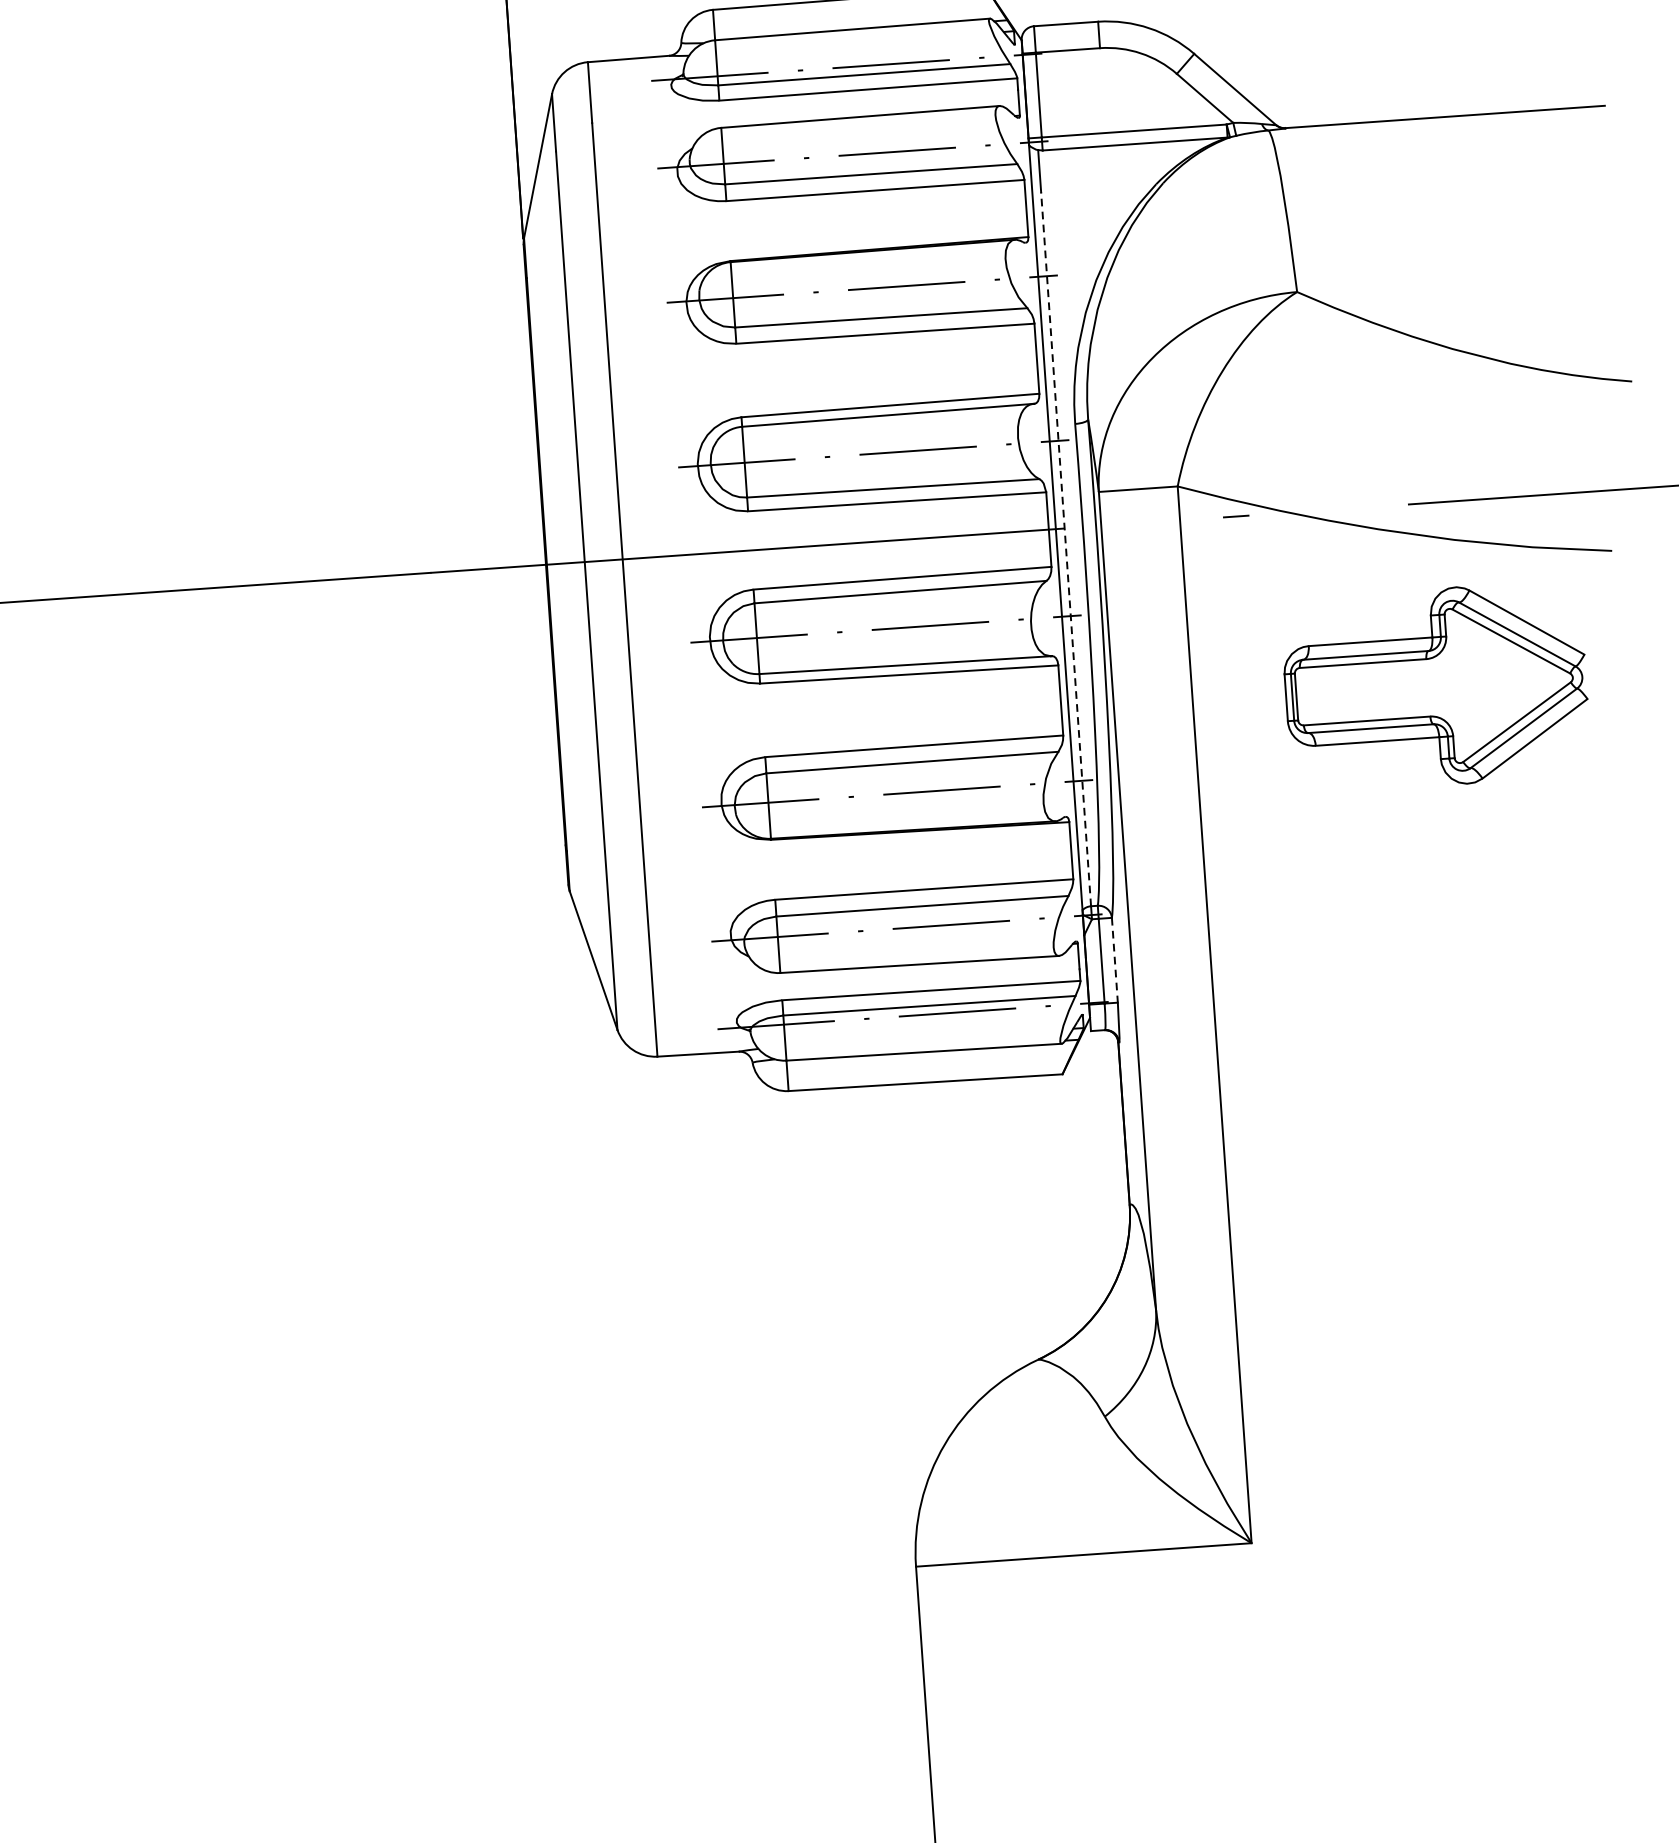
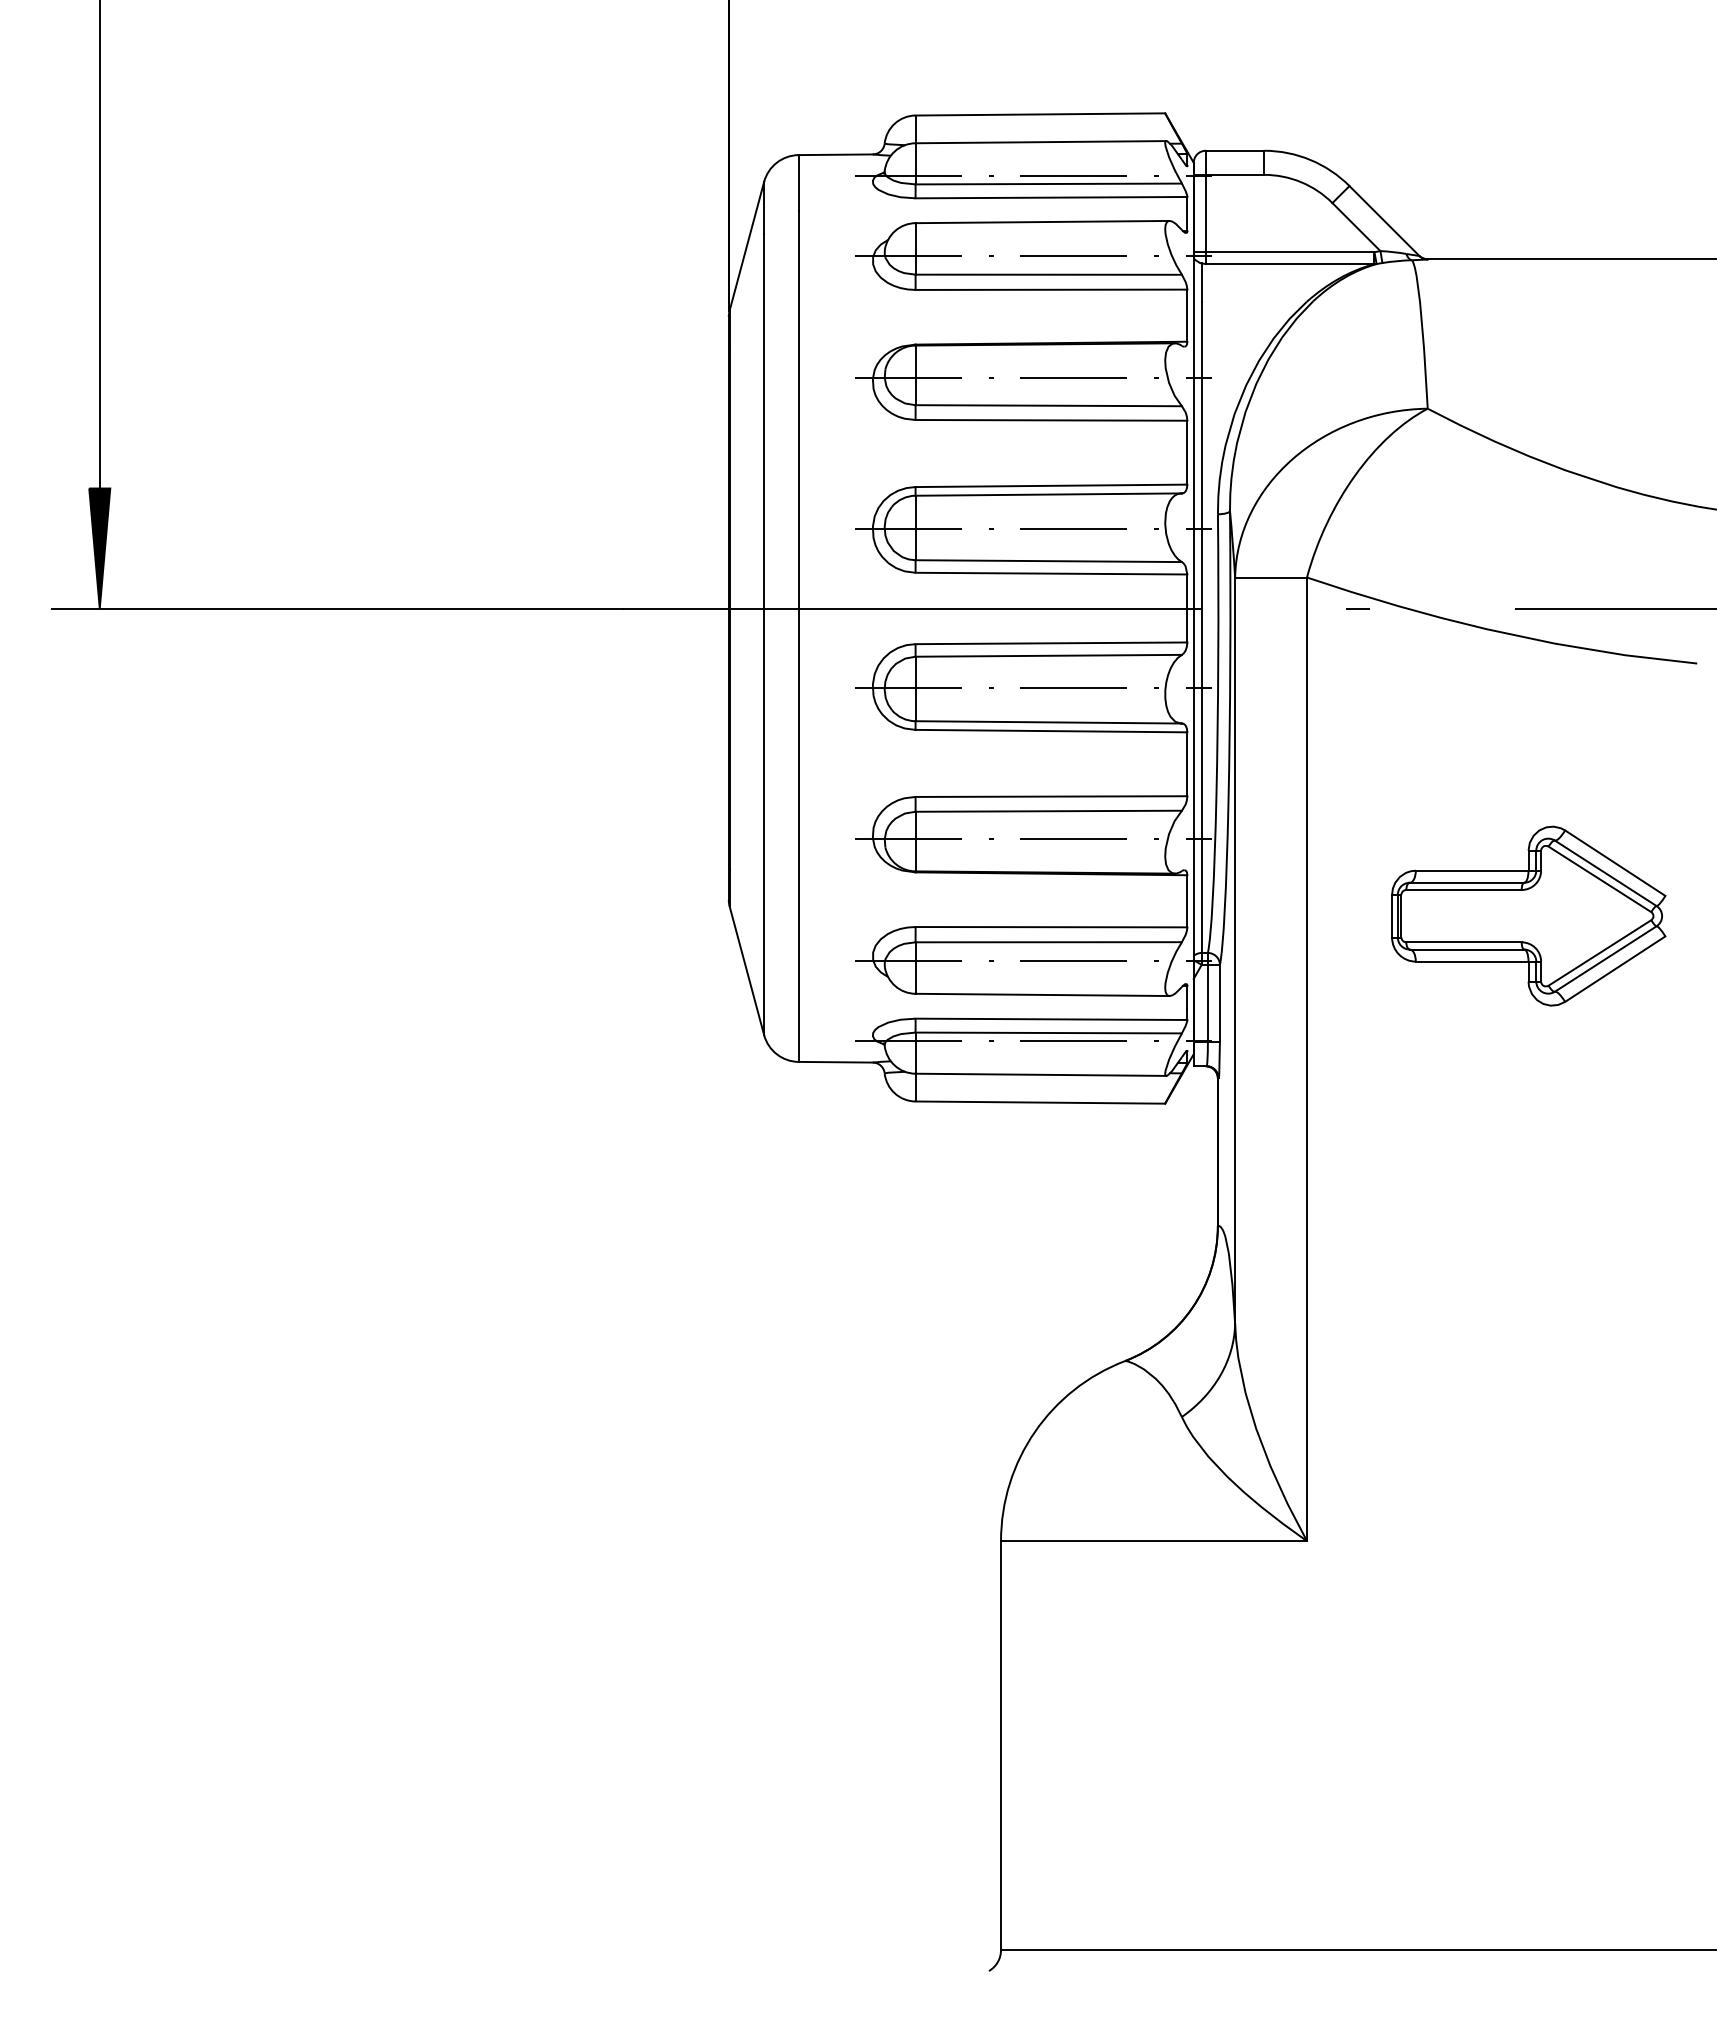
line: (1065, 548) -> (1201, 626), dashed -> solid
part: (1435, 686) -> (1528, 915), moved
line: (1114, 960) -> (1219, 1003), dashed -> solid

